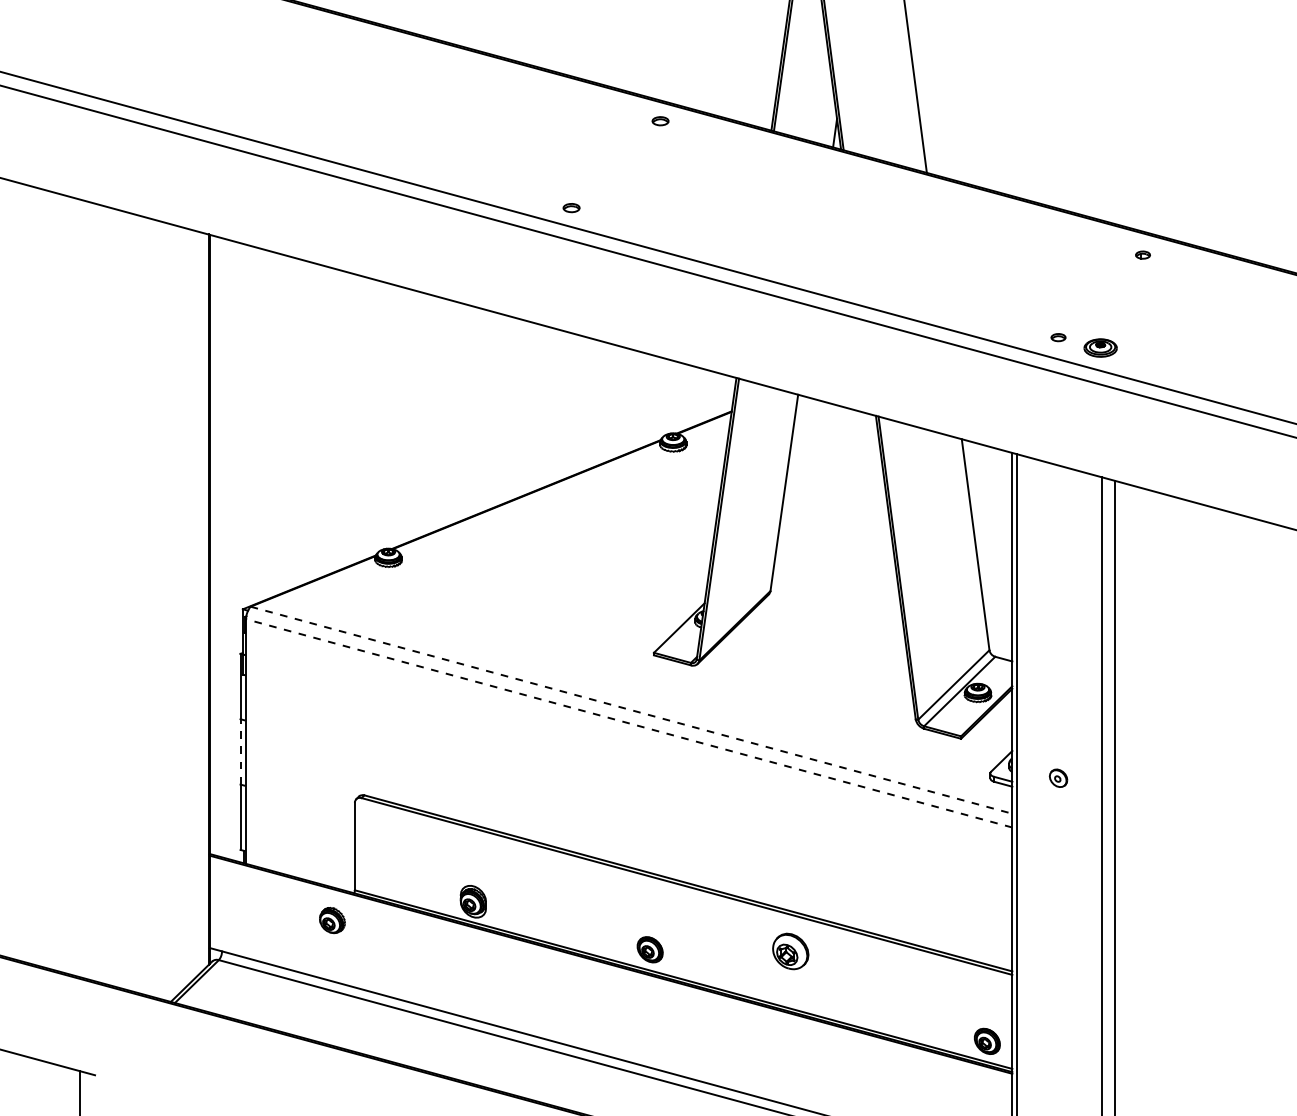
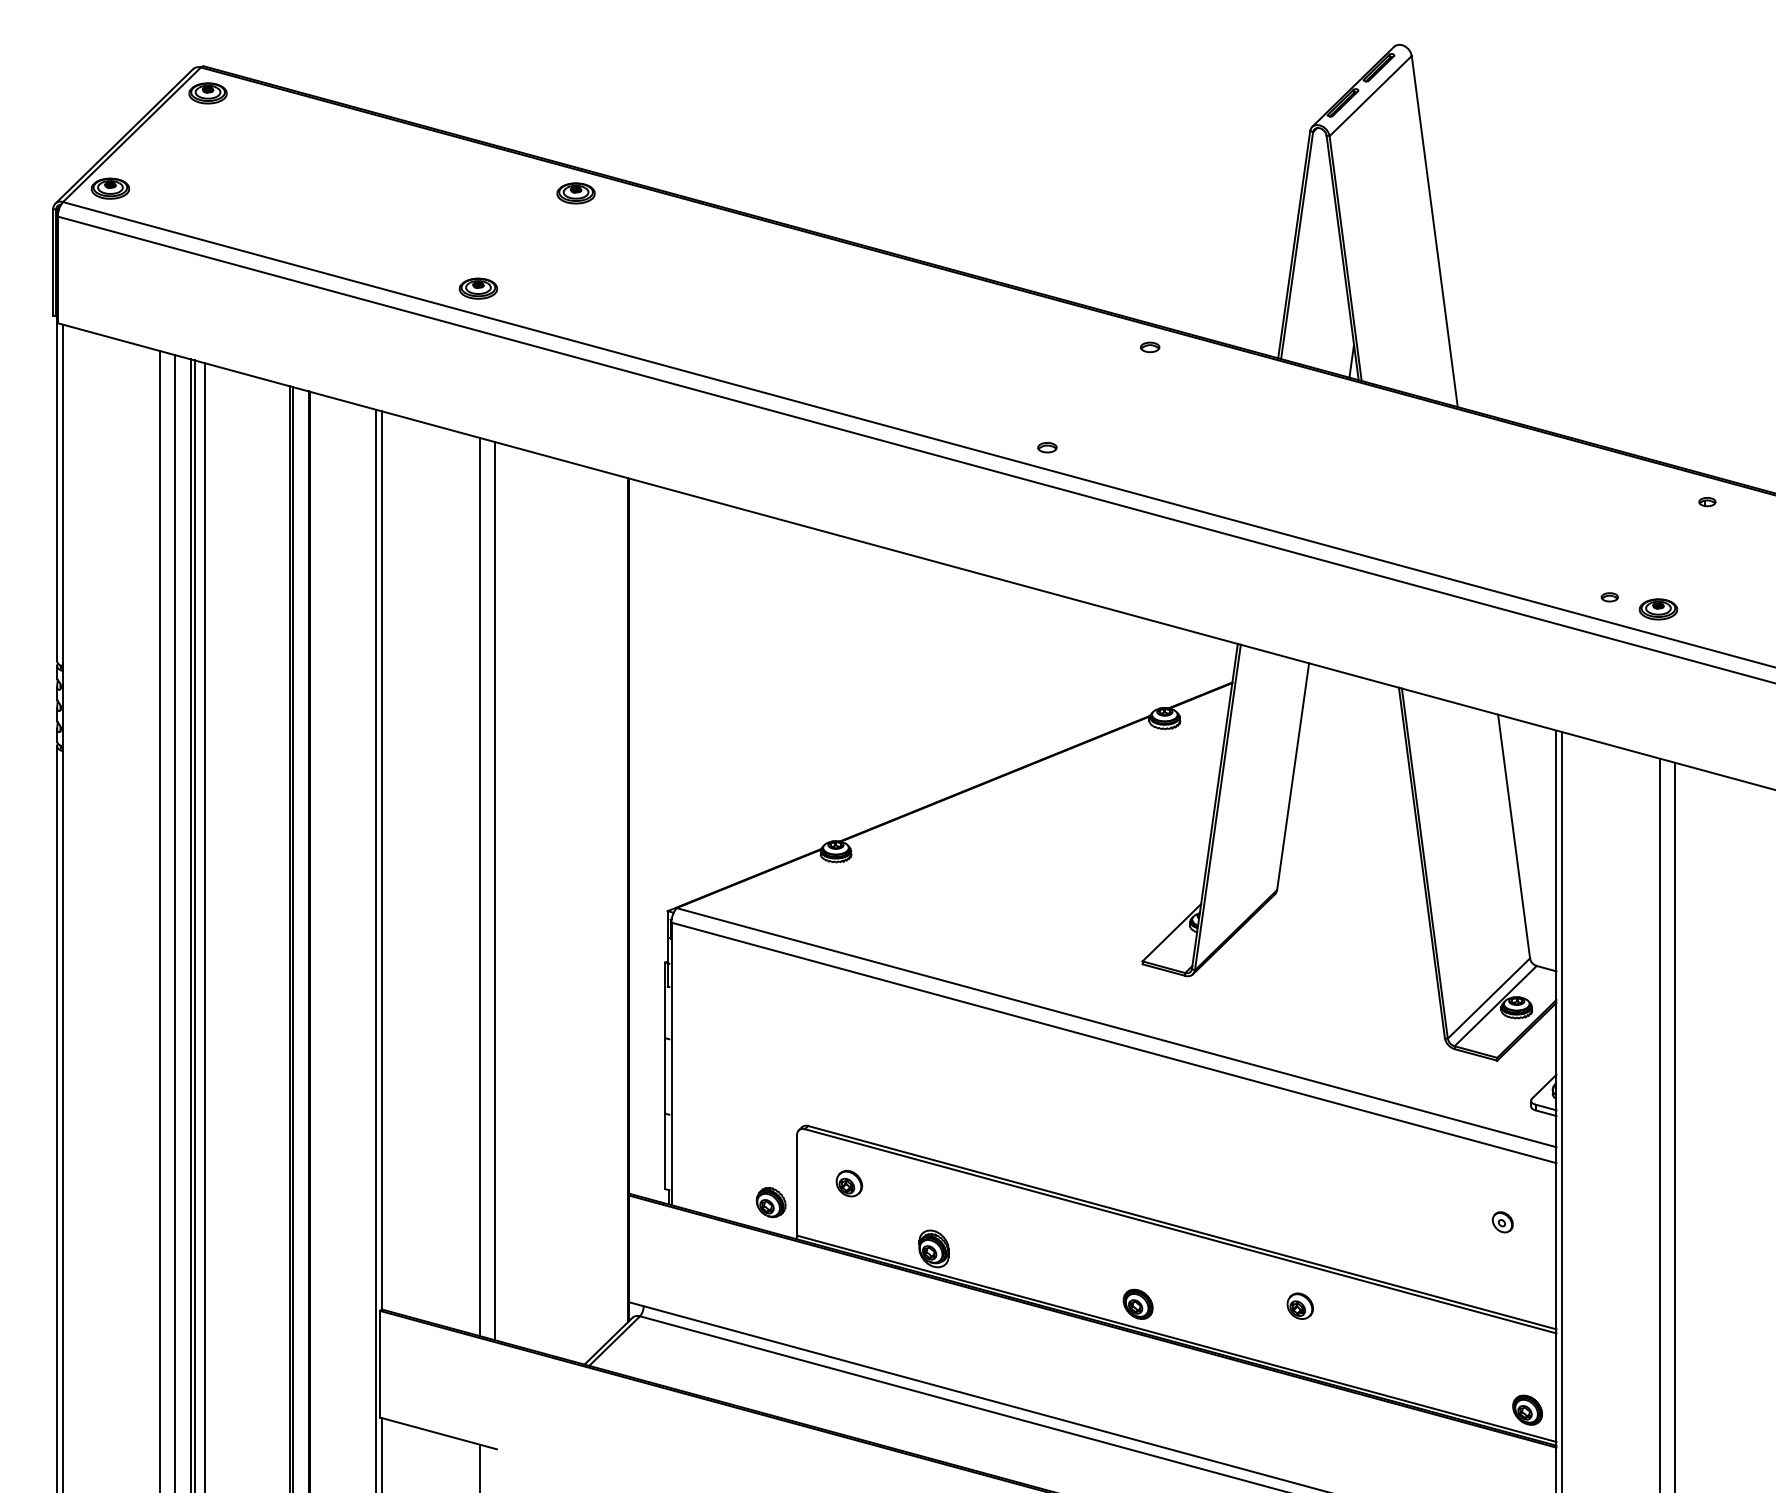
part: (79, 70) -> (478, 288), added
line: (79, 587) -> (479, 886), added
line: (92, 591) -> (494, 890), added
line: (631, 710) -> (1116, 1027), dashed -> solid
line: (629, 723) -> (1114, 1042), dashed -> solid
line: (240, 751) -> (665, 1075), dashed -> solid
part: (1058, 778) -> (1502, 1222), moved
part: (400, 845) -> (849, 1183), added
part: (331, 920) -> (770, 1202), moved
part: (789, 950) -> (1299, 1305), size x0.62

